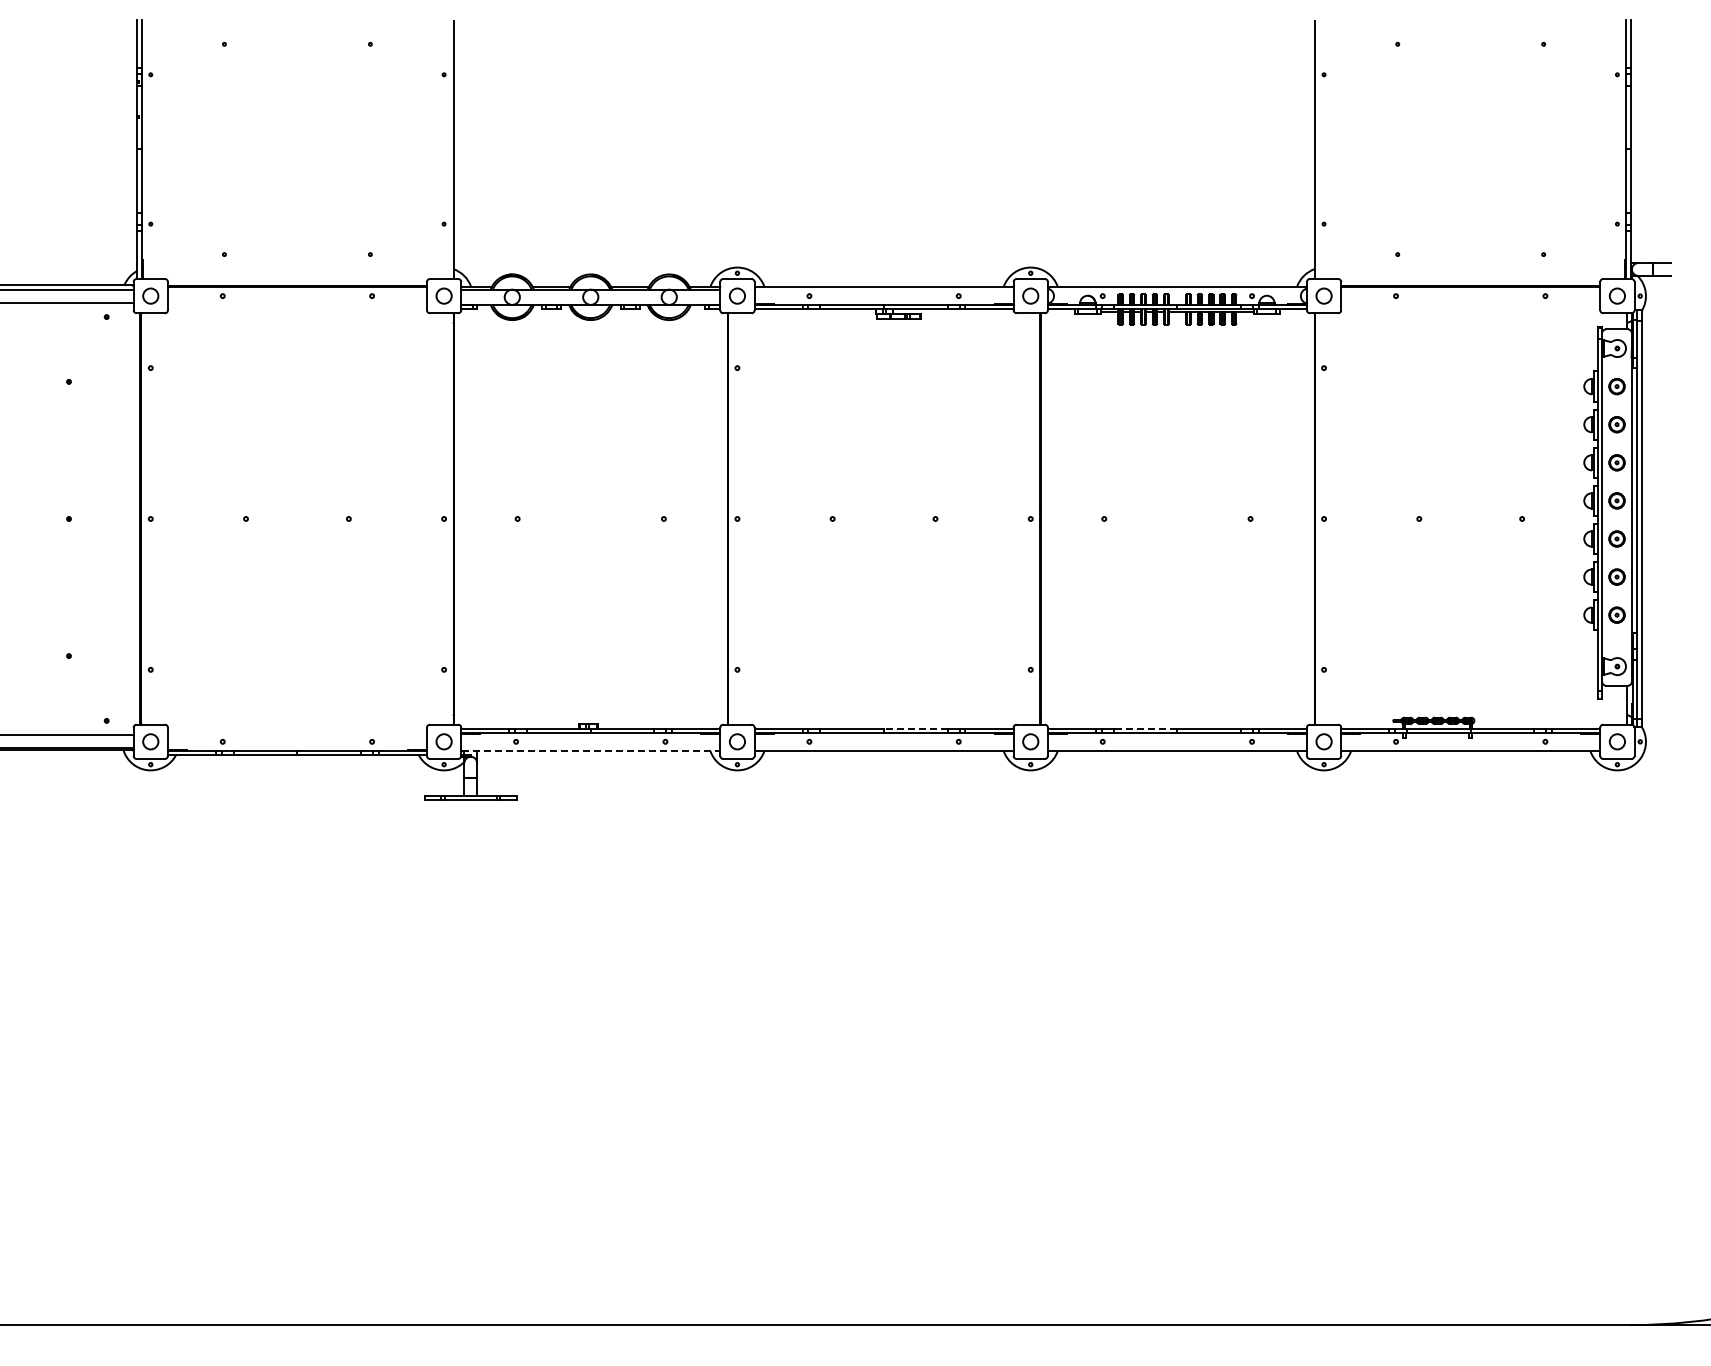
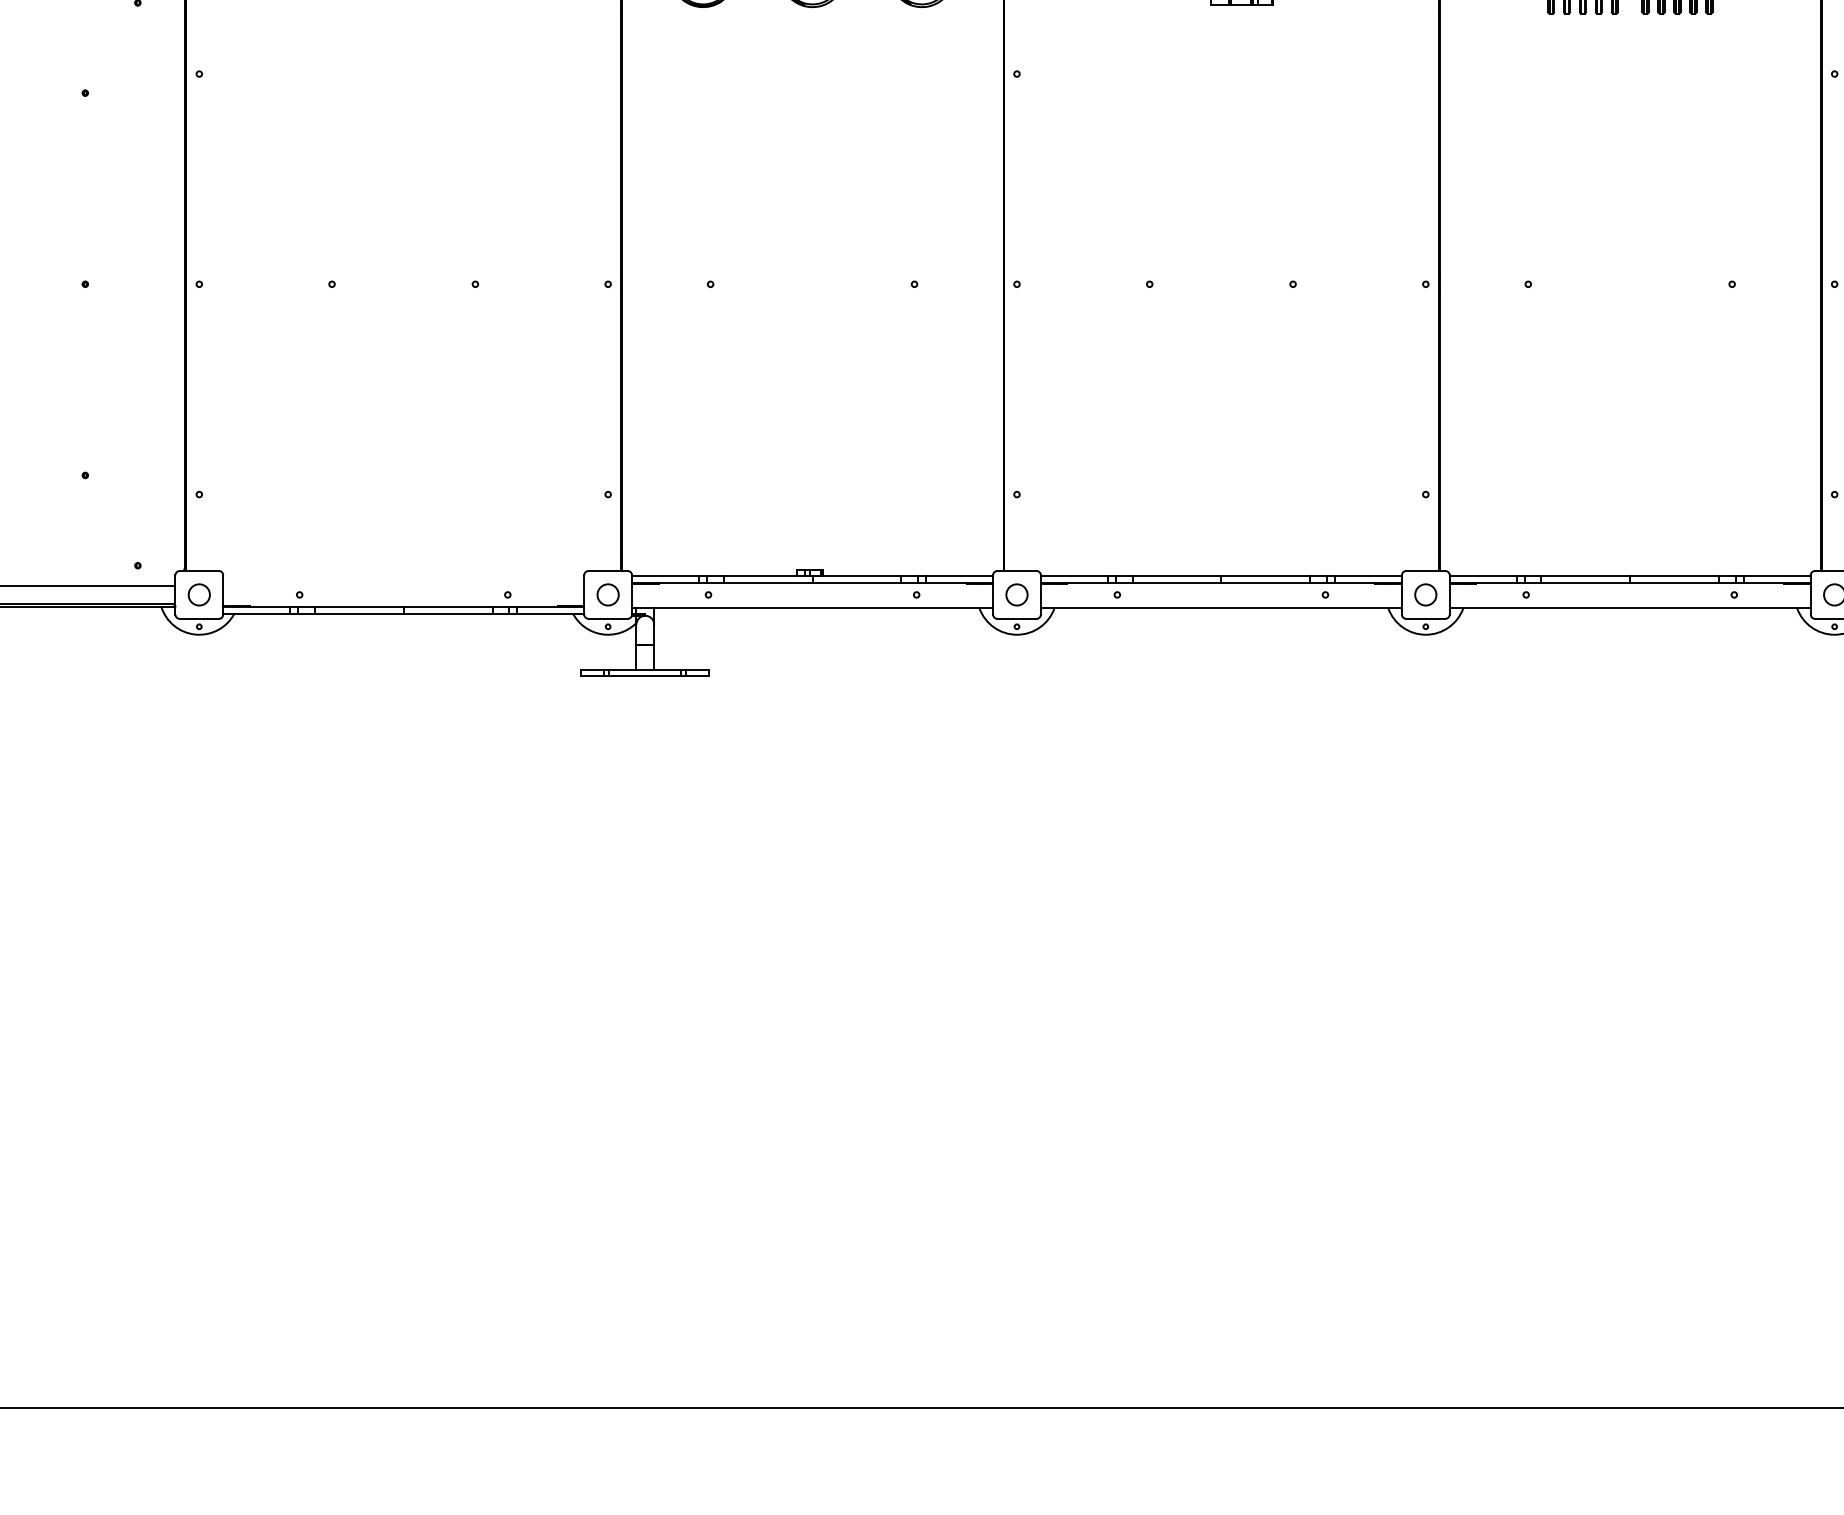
line: (915, 728) -> (1265, 576), dashed -> solid
line: (1145, 728) -> (1585, 576), dashed -> solid
line: (591, 751) -> (813, 608), dashed -> solid

